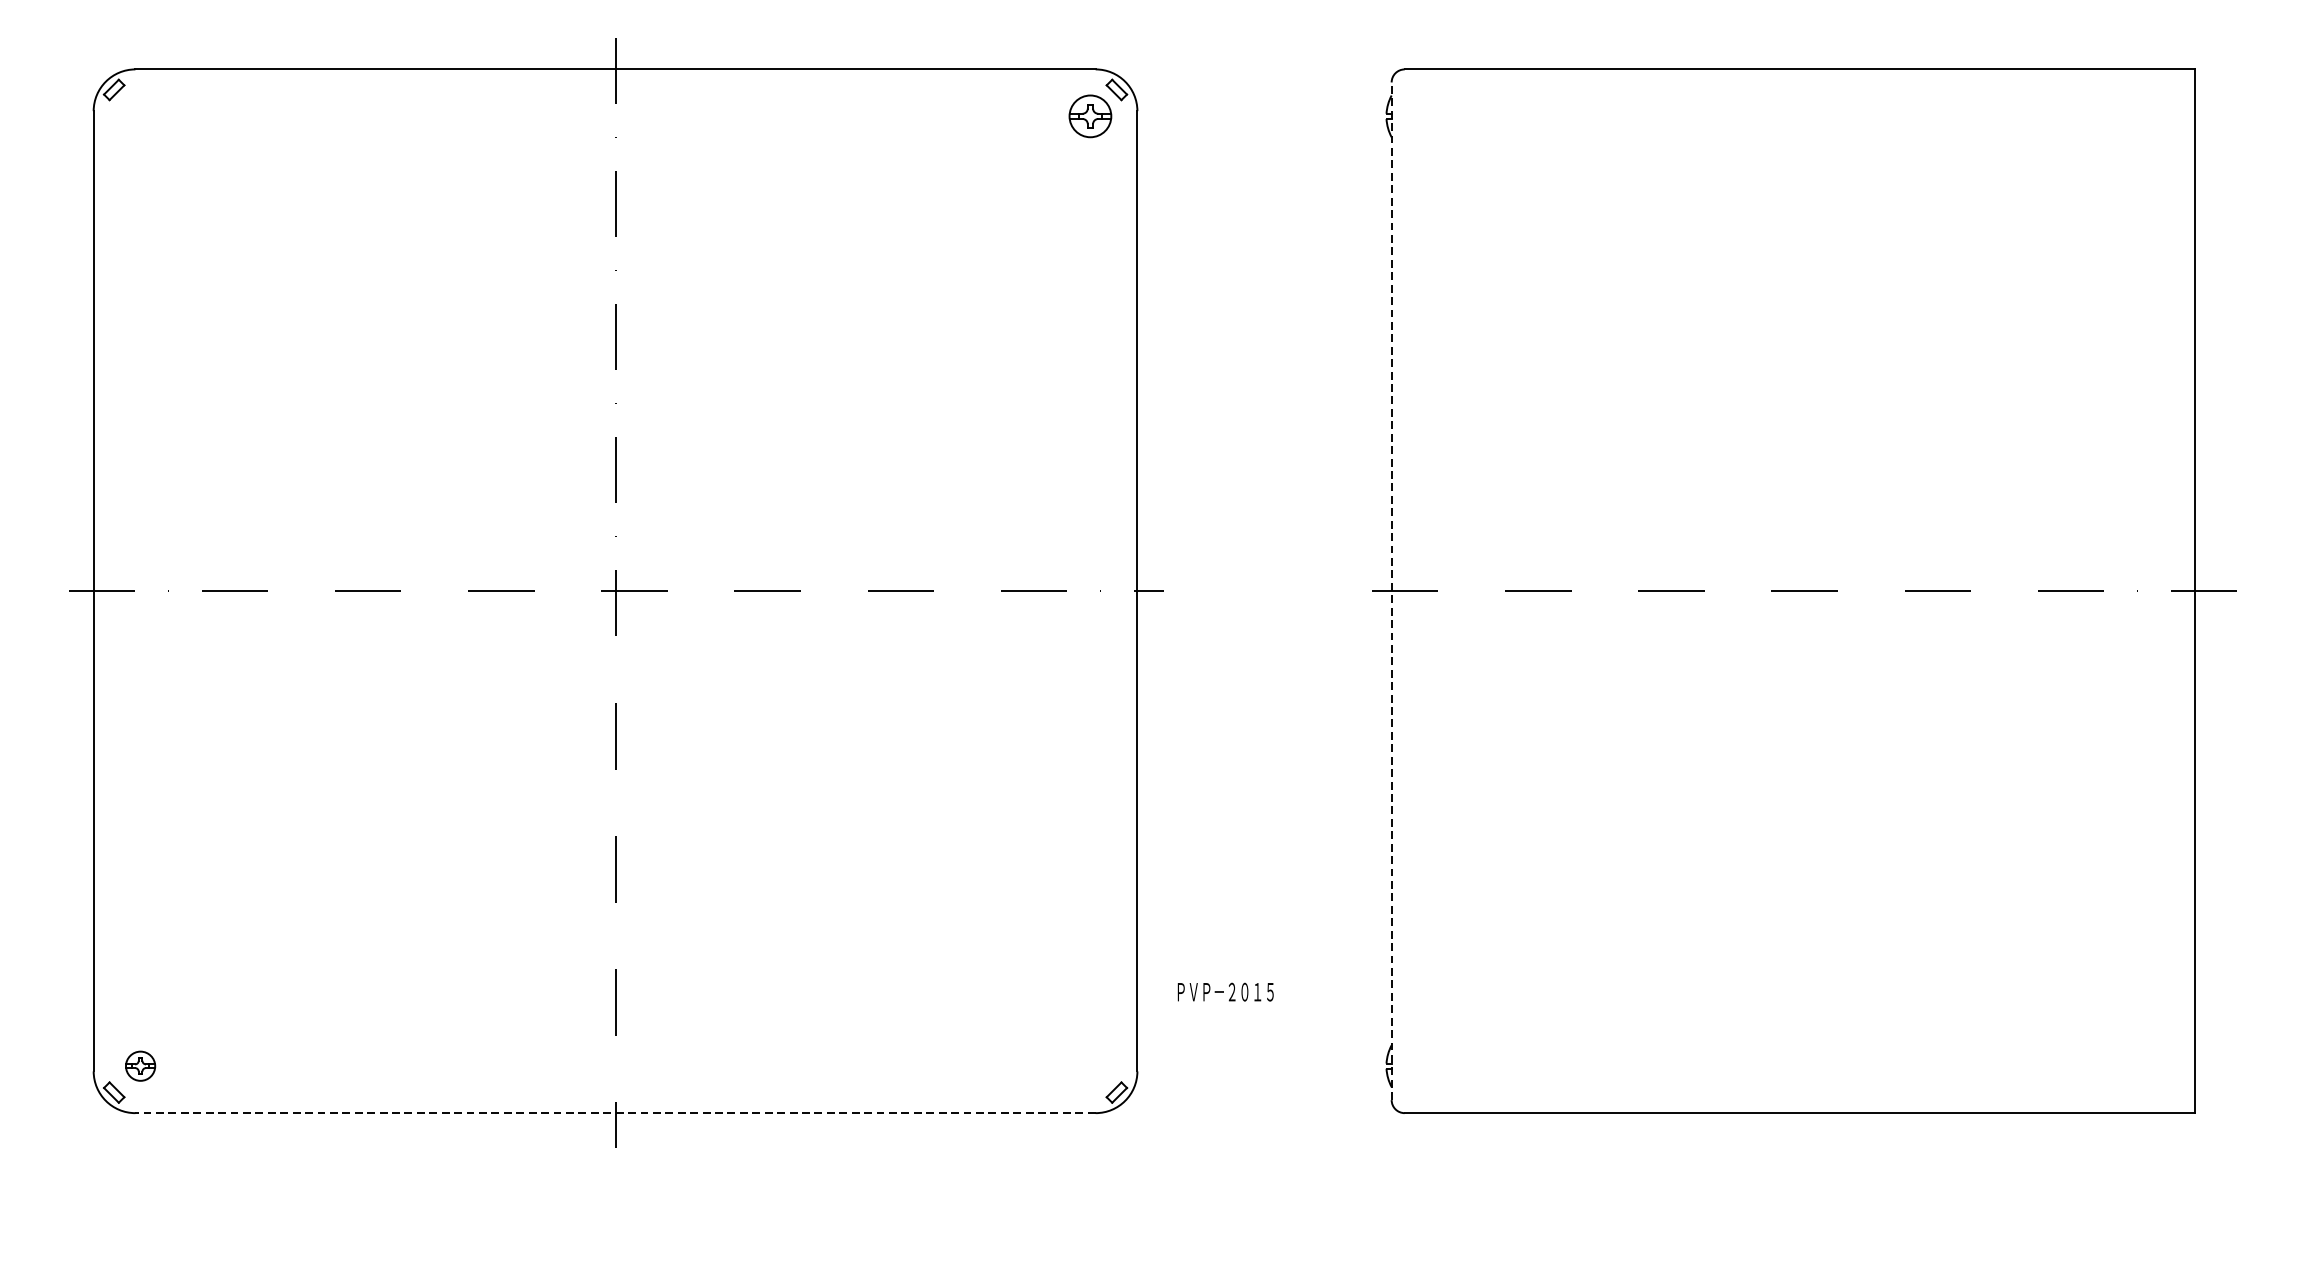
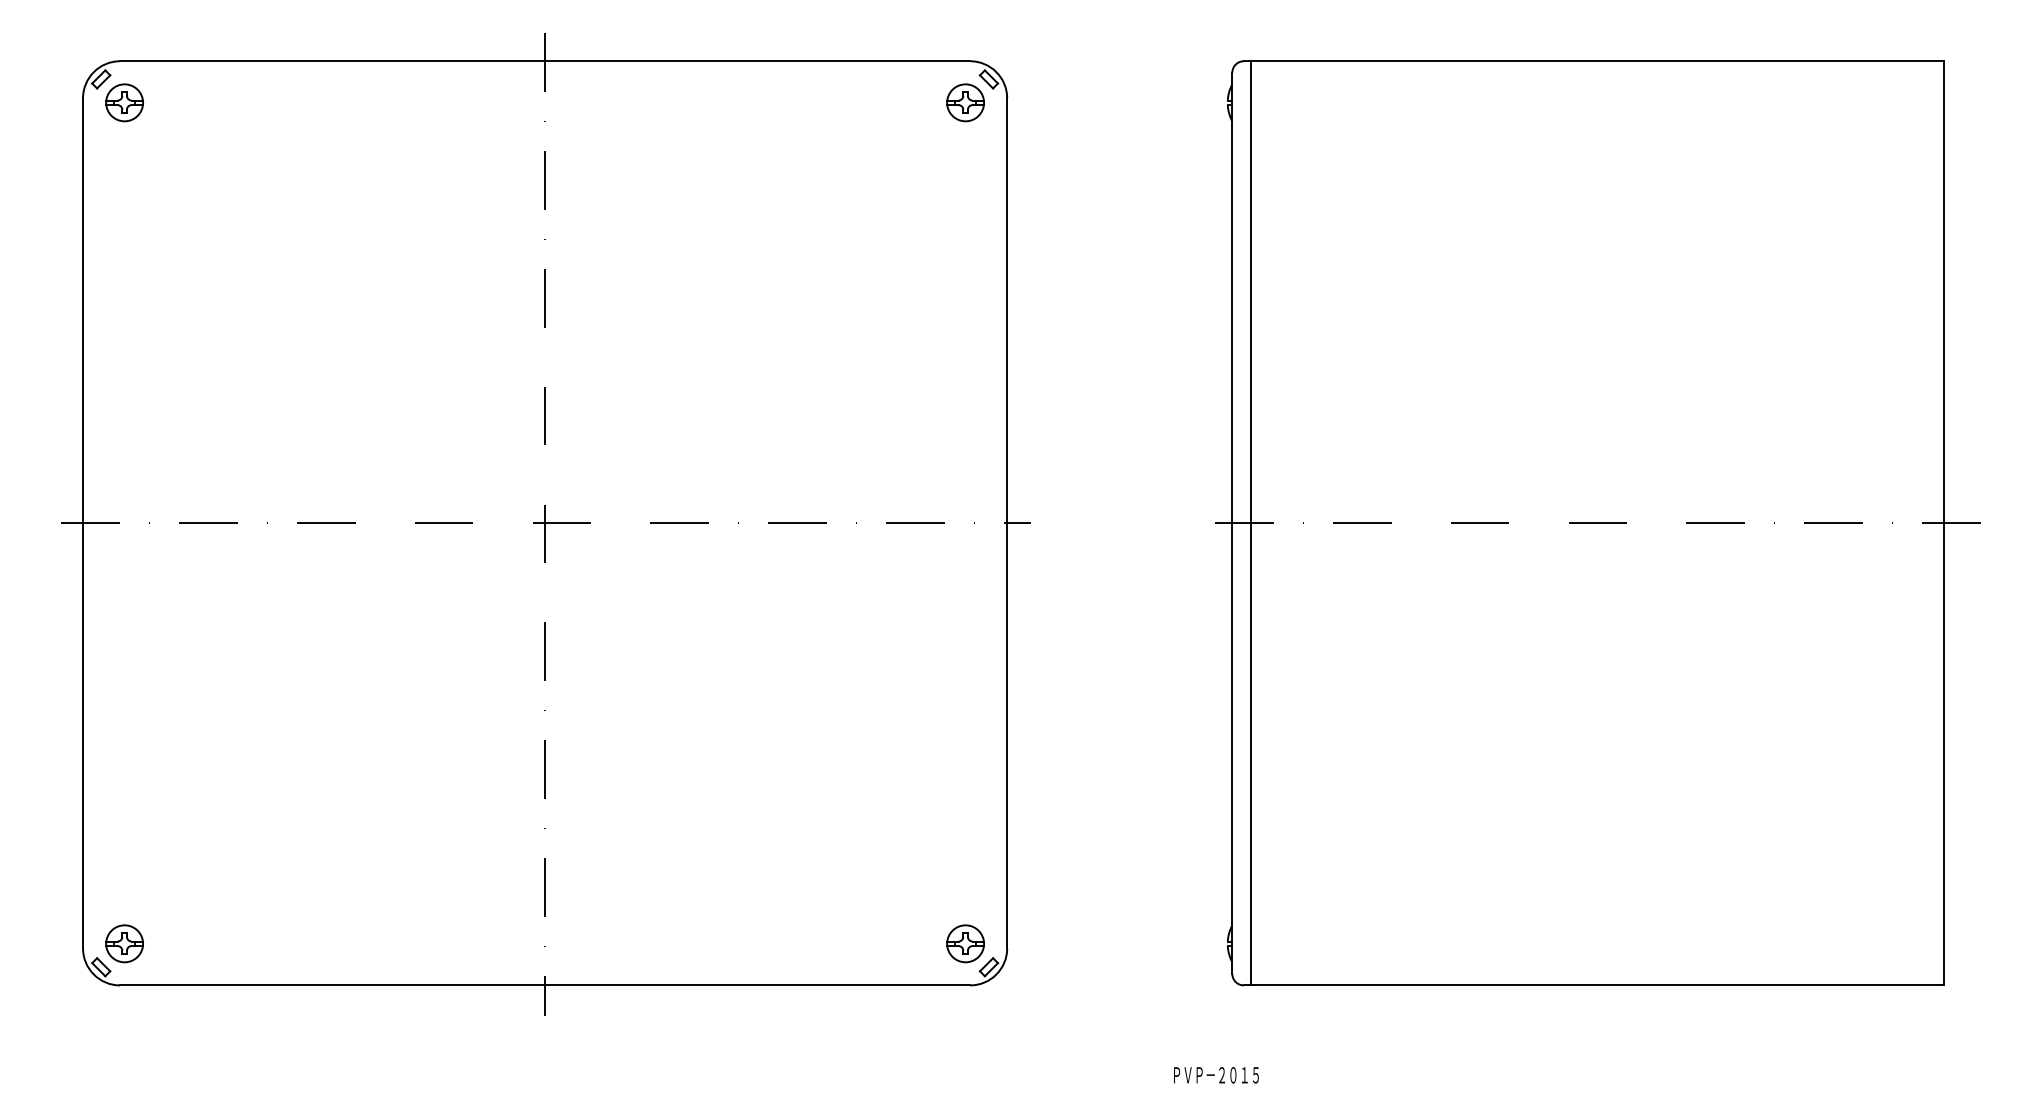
part: (140, 115) -> (124, 102), added
line: (1391, 591) -> (1232, 523), dashed -> solid
line: (1412, 591) -> (1250, 523), added
text: (1225, 992) -> (1216, 1075), moved
part: (140, 1065) -> (124, 943), size x1.43
part: (1090, 1065) -> (965, 943), added
line: (614, 1113) -> (544, 985), dashed -> solid

